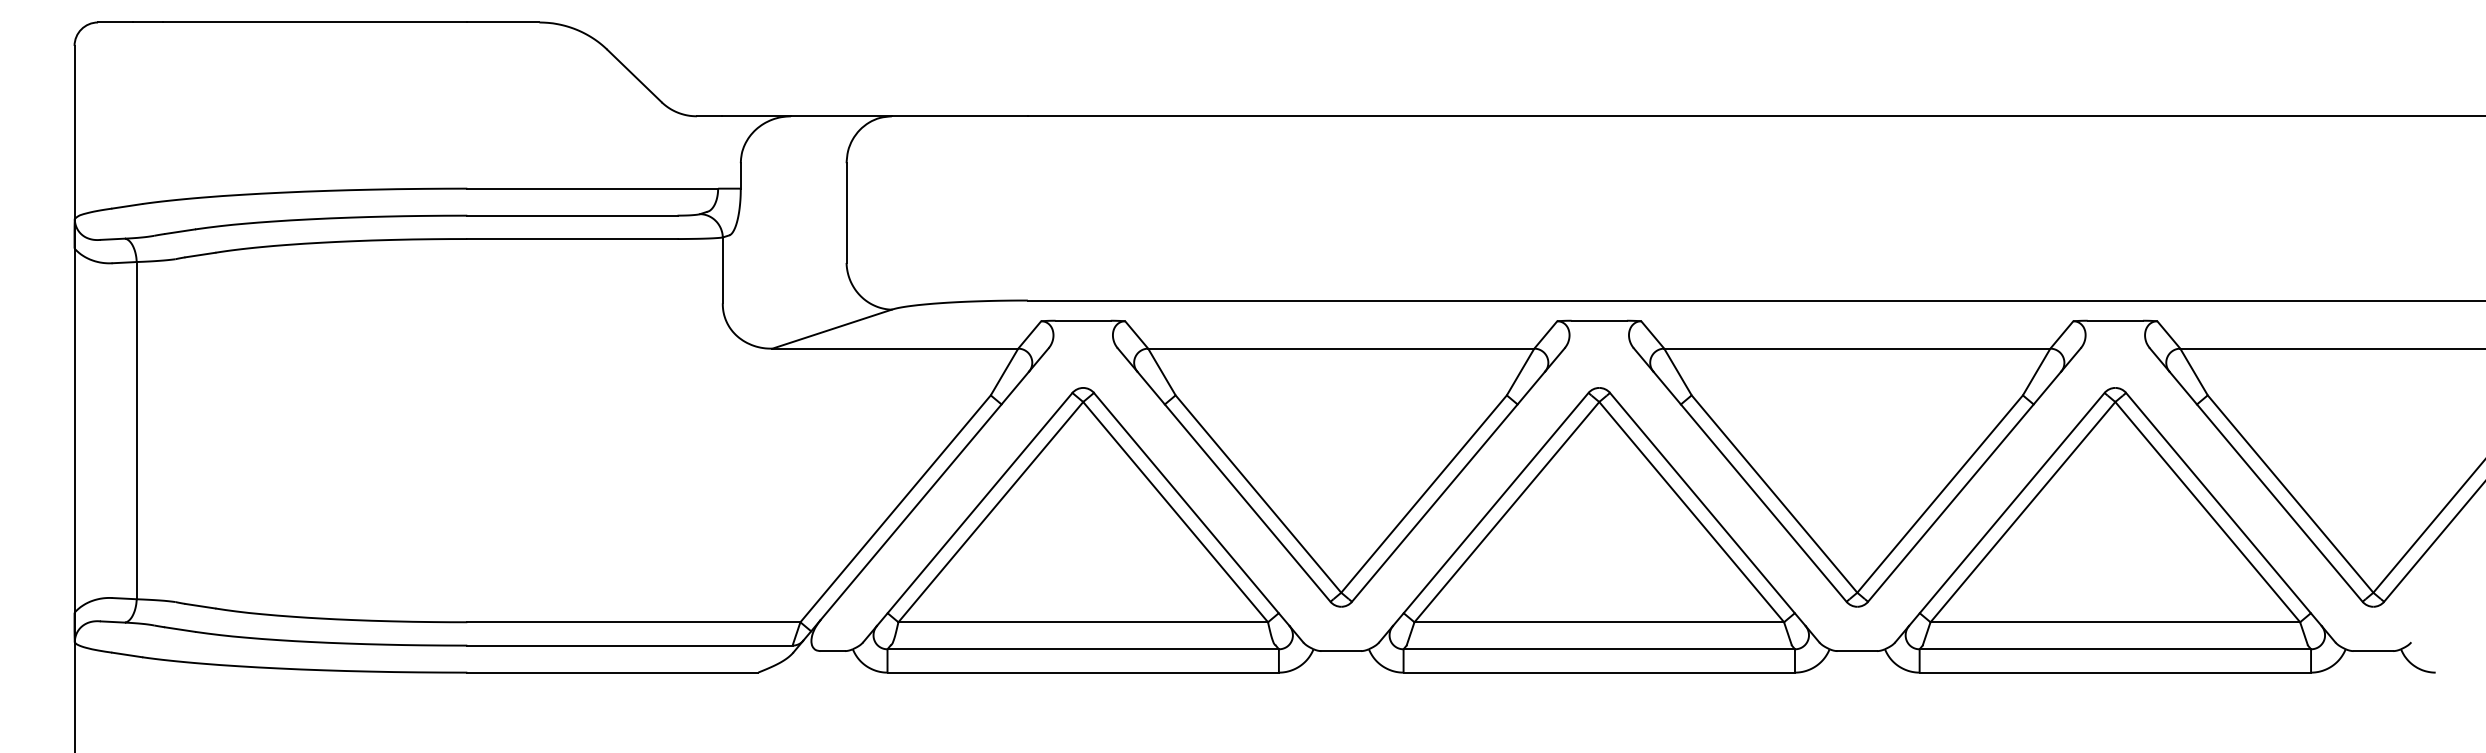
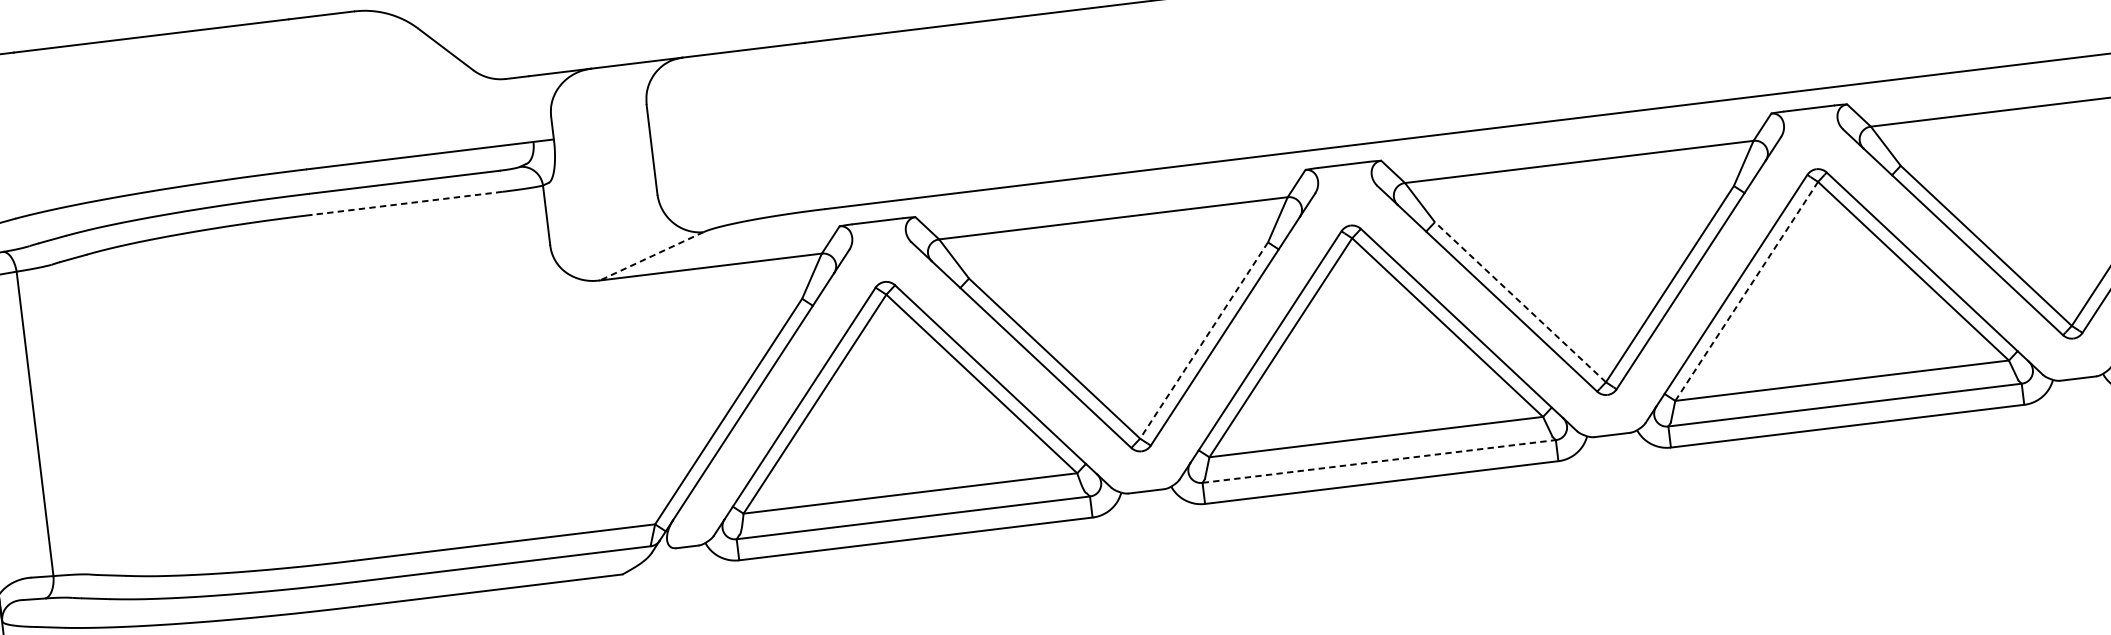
line: (571, 239) -> (406, 203), solid -> dashed
line: (832, 329) -> (652, 256), solid -> dashed
line: (1424, 494) -> (1204, 340), solid -> dashed
line: (1774, 494) -> (1520, 302), solid -> dashed
line: (2022, 512) -> (1746, 291), solid -> dashed
line: (1599, 649) -> (1379, 461), solid -> dashed

